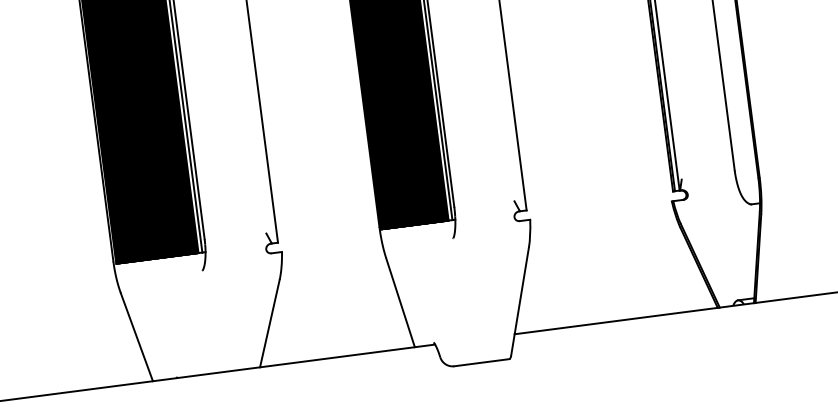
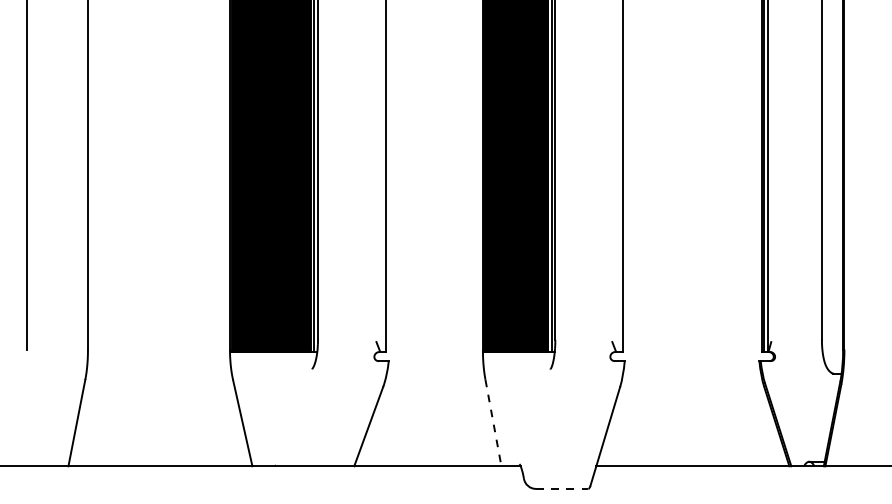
line: (400, 303) -> (493, 423), solid -> dashed
line: (482, 362) -> (562, 488), solid -> dashed

